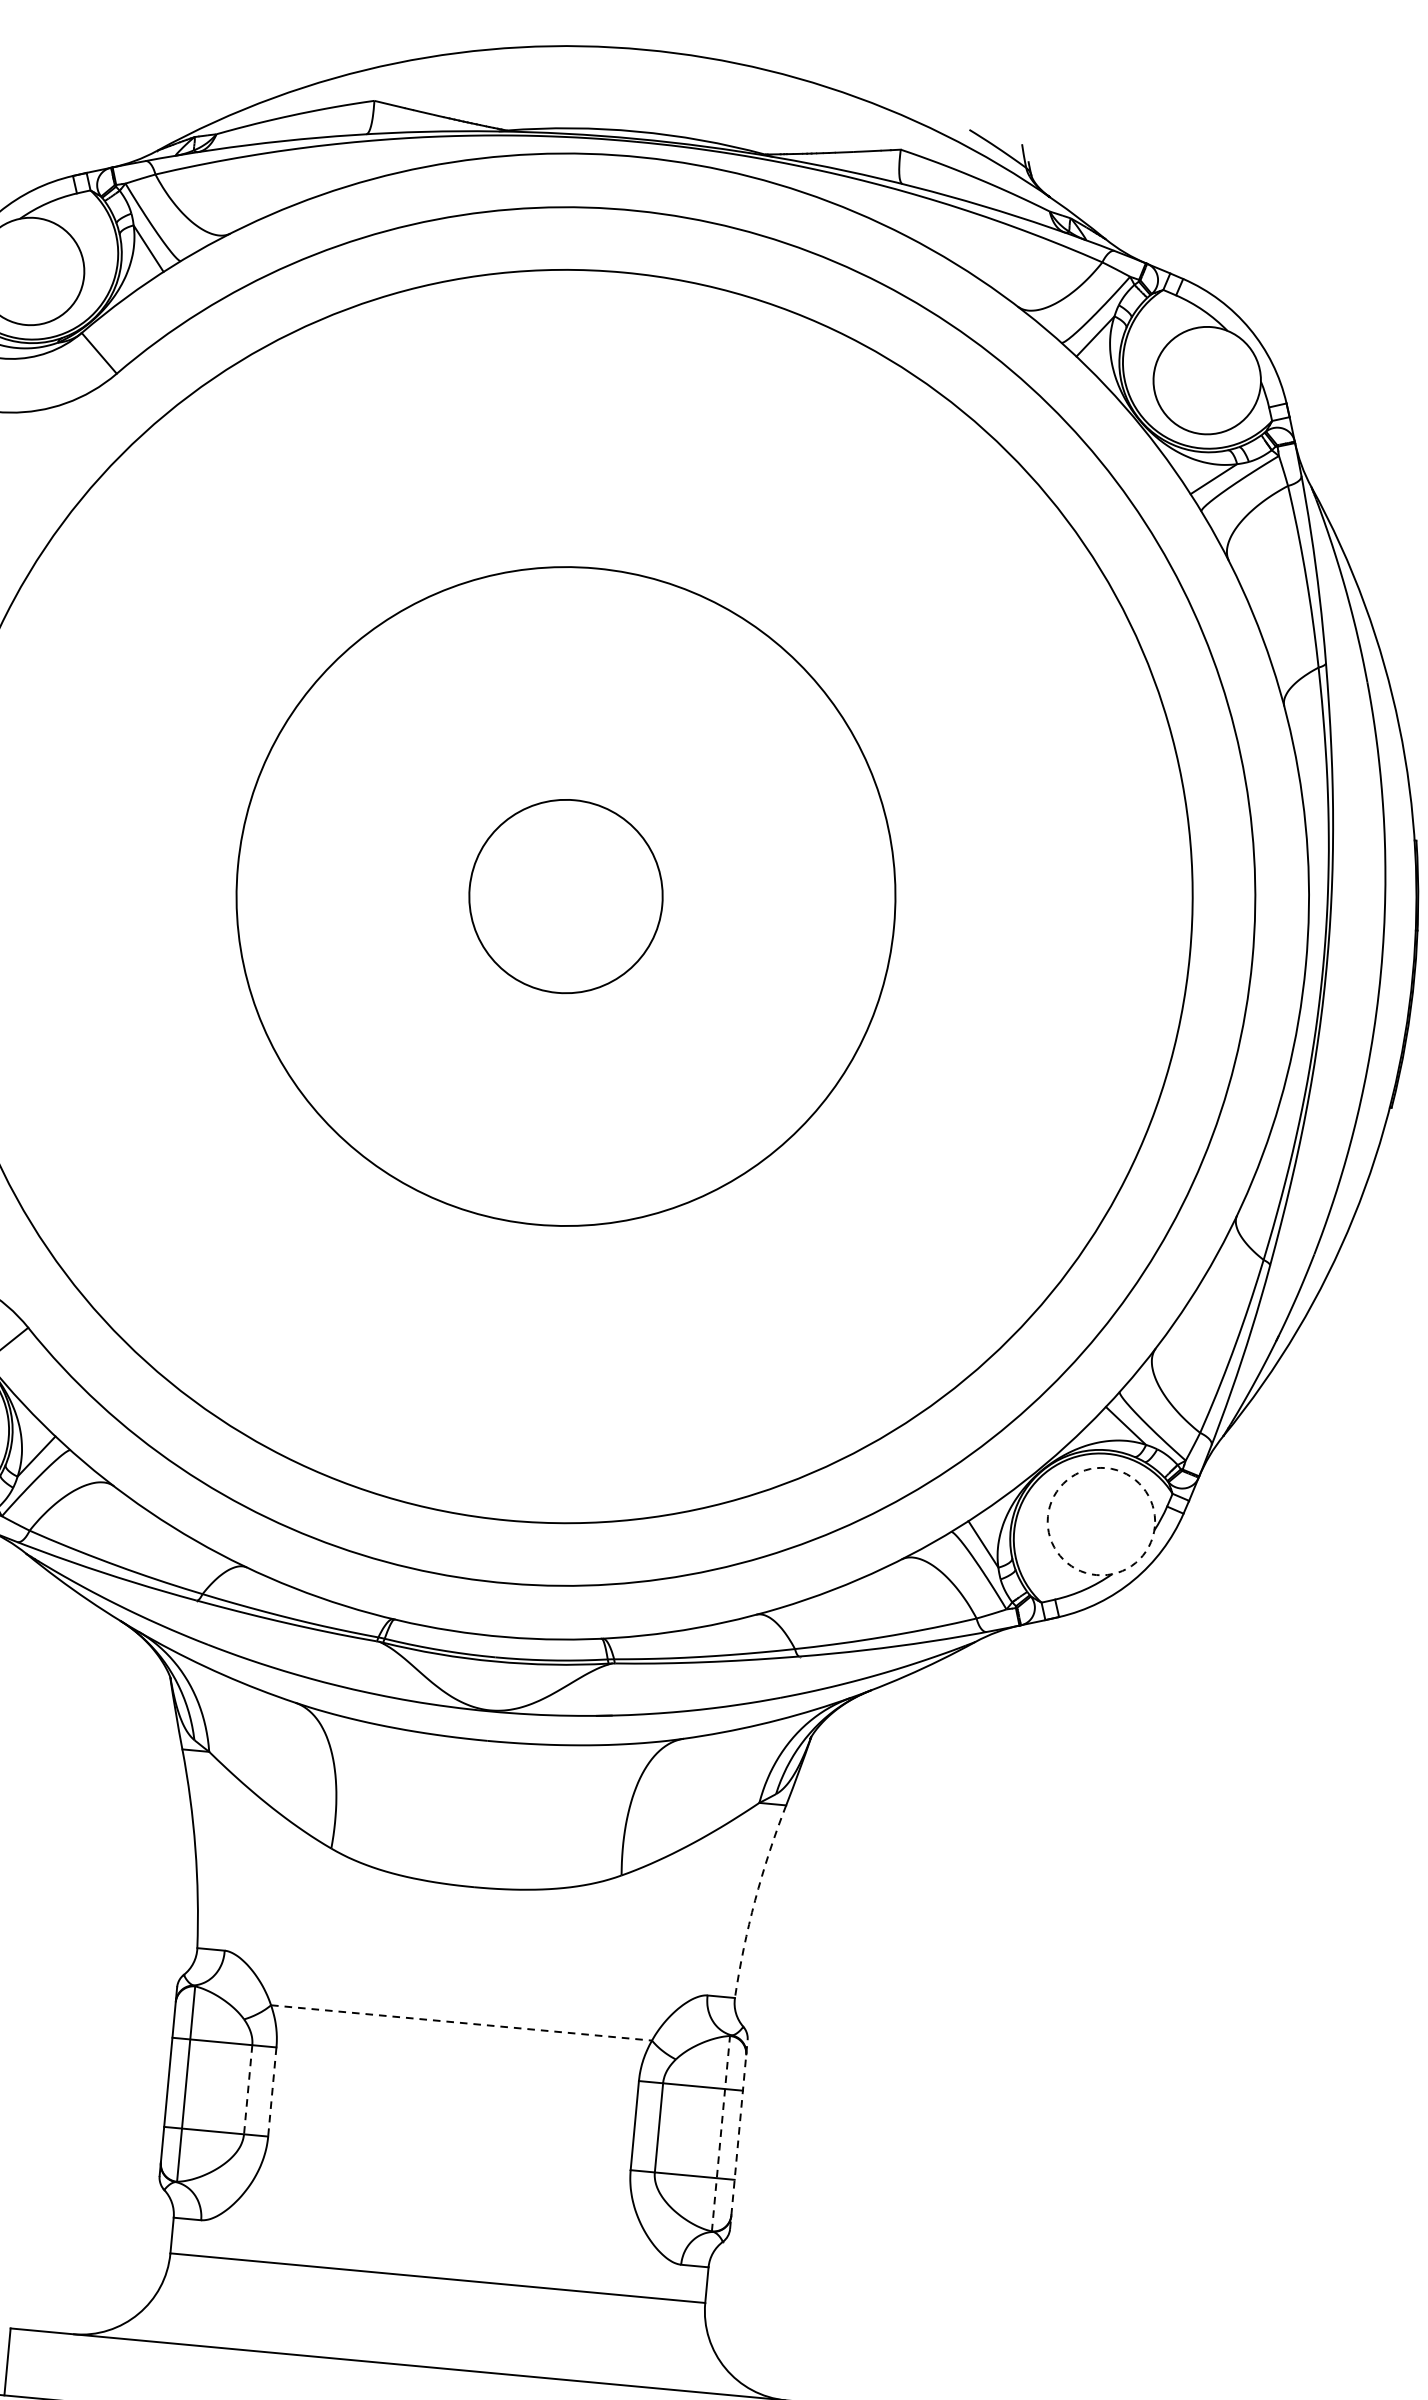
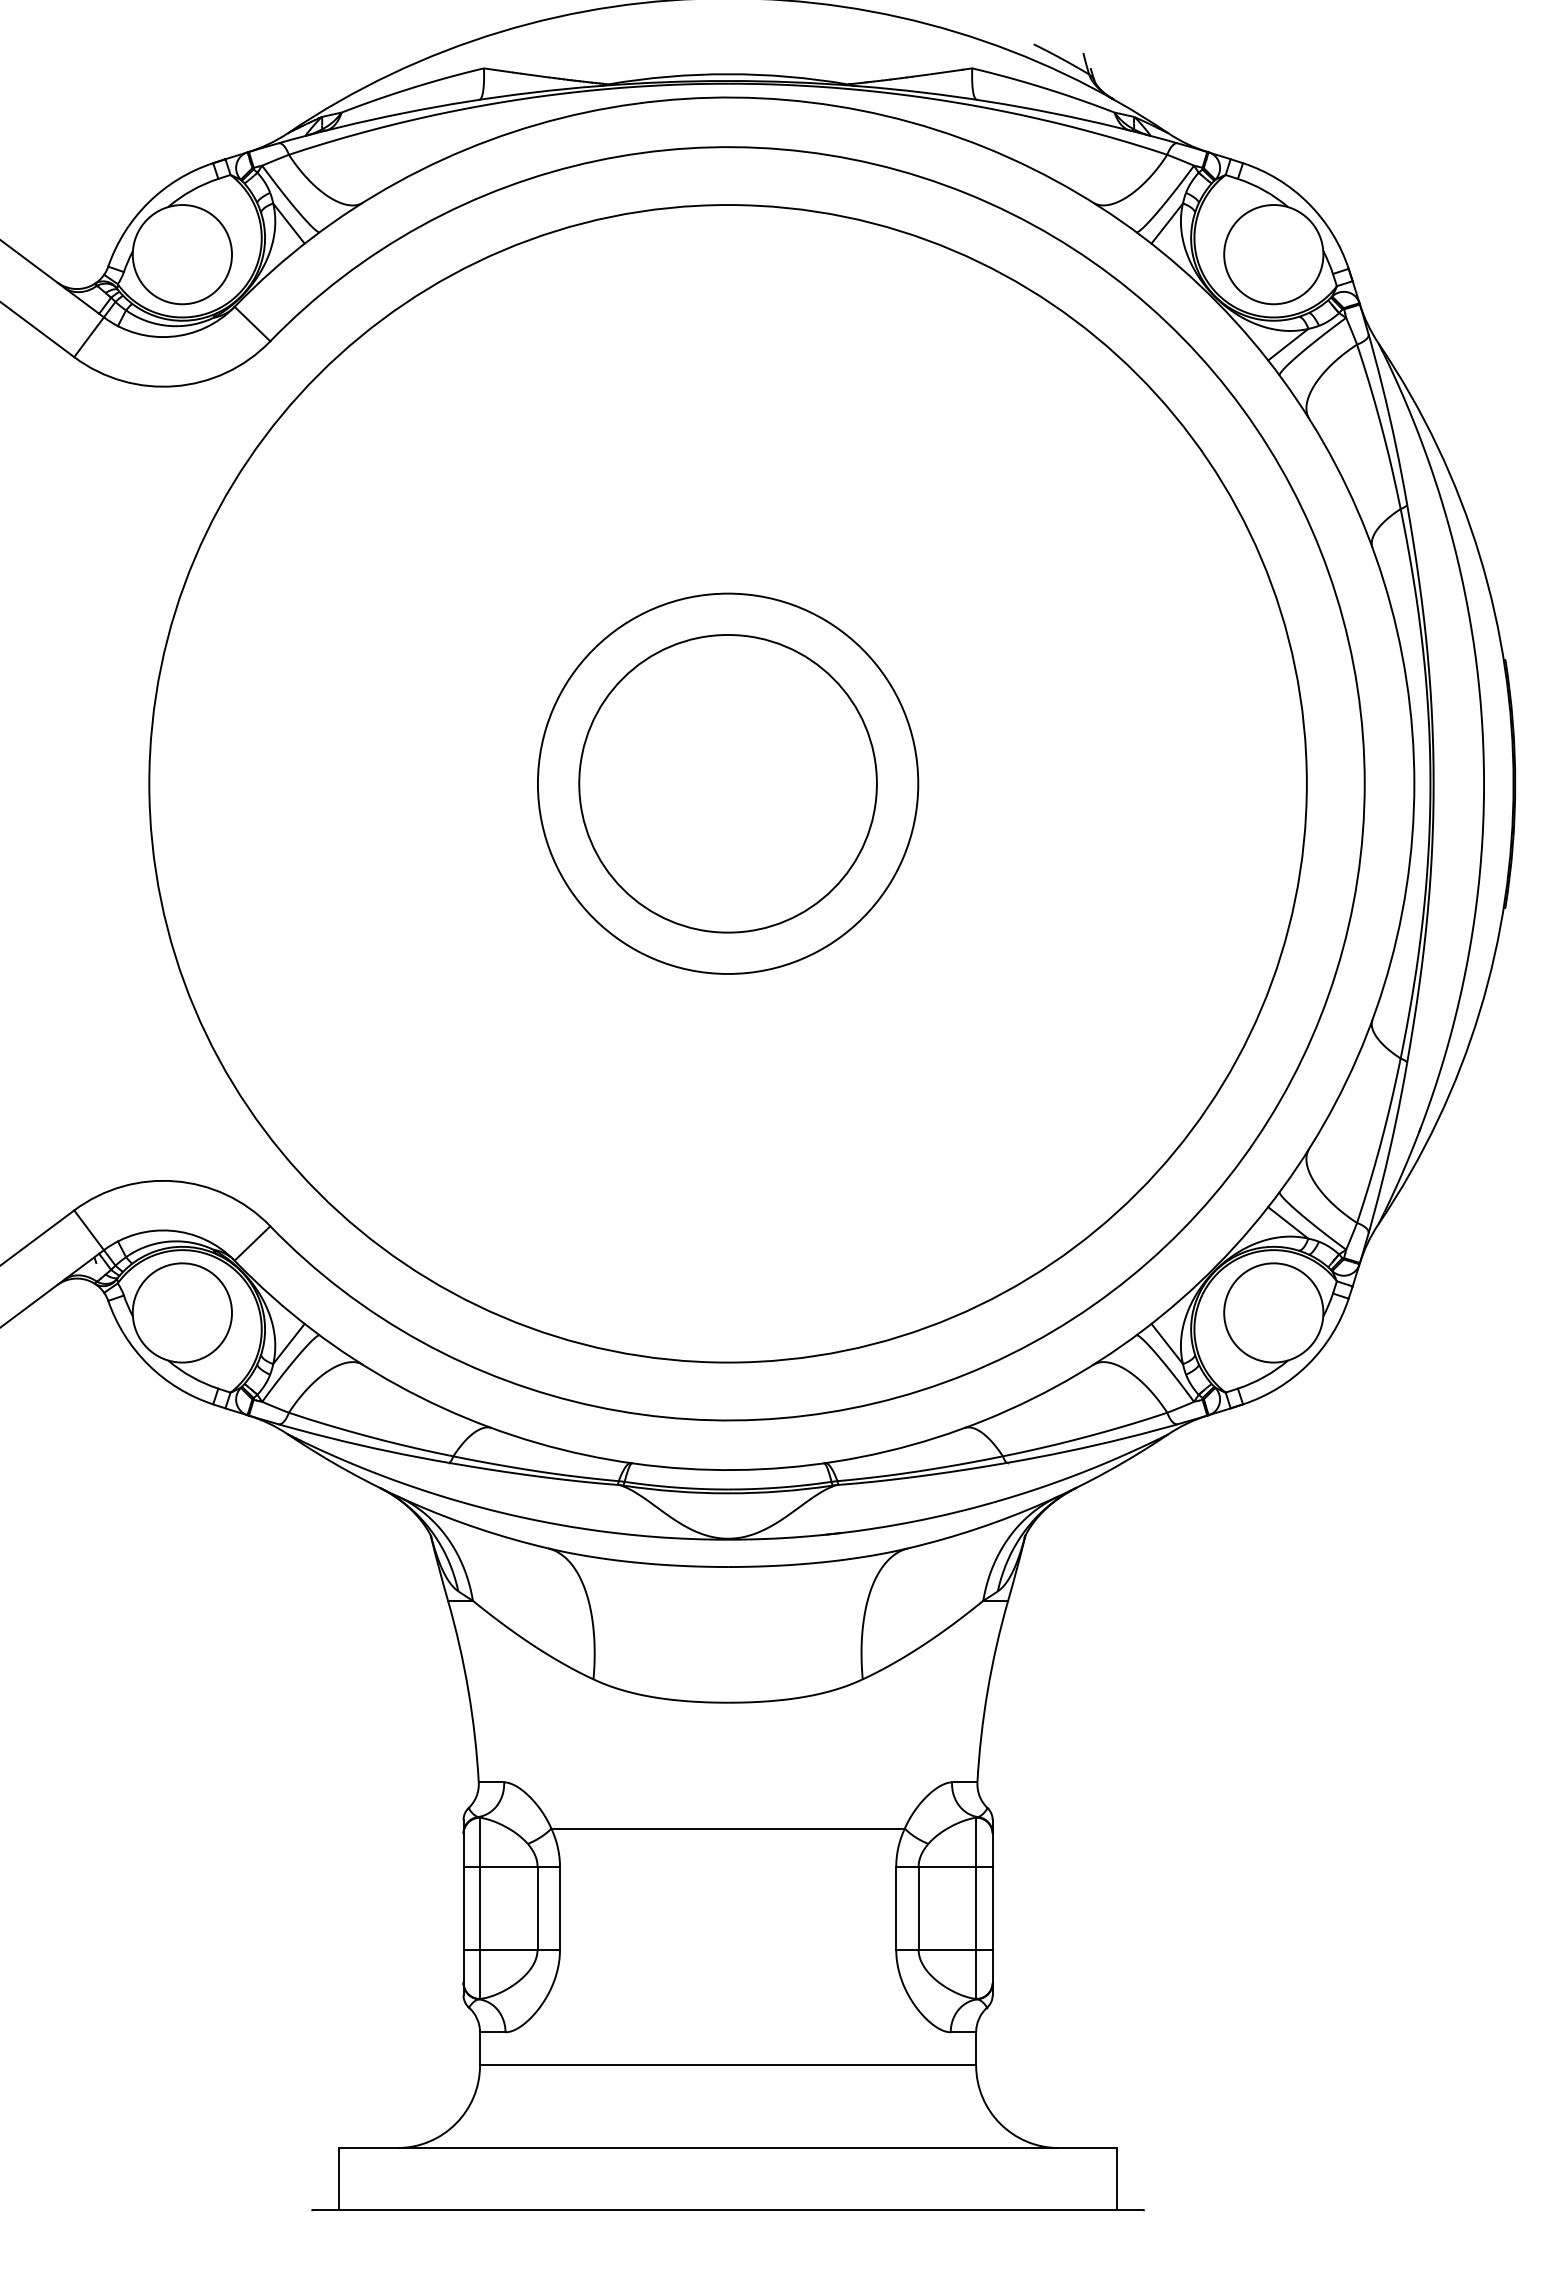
circle: (565, 896) -> (727, 783), size x0.62
circle: (565, 896) -> (727, 783), size x1.67
circle: (1101, 1521) -> (1273, 1312), dashed -> solid
arc: (754, 1899) -> (987, 1690), dashed -> solid
line: (461, 2022) -> (728, 1828), dashed -> solid
line: (248, 2089) -> (537, 1908), dashed -> solid
line: (271, 2092) -> (559, 1908), dashed -> solid
line: (721, 2133) -> (976, 1908), dashed -> solid
line: (738, 2134) -> (992, 1907), dashed -> solid

